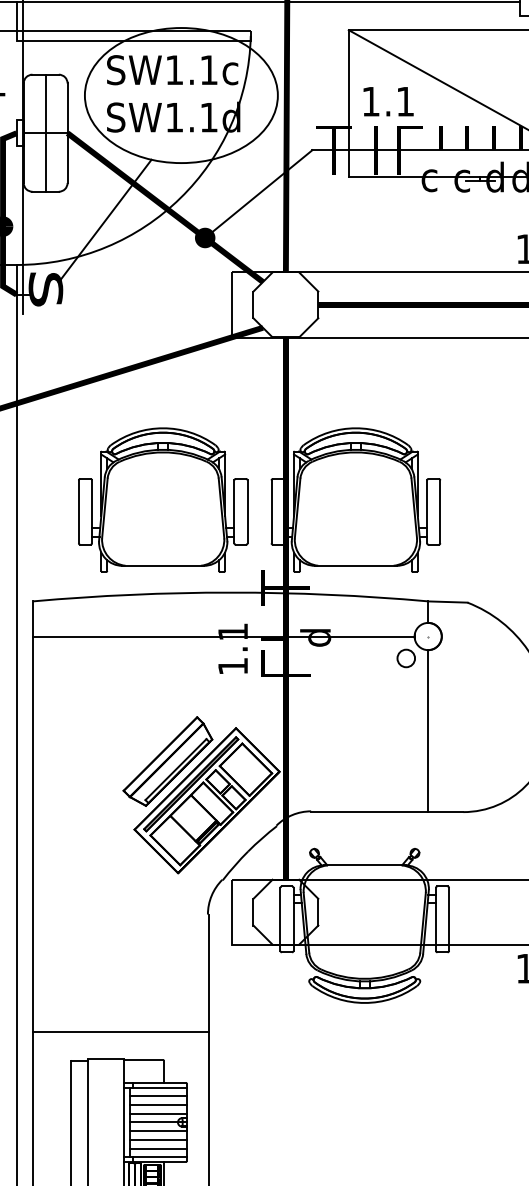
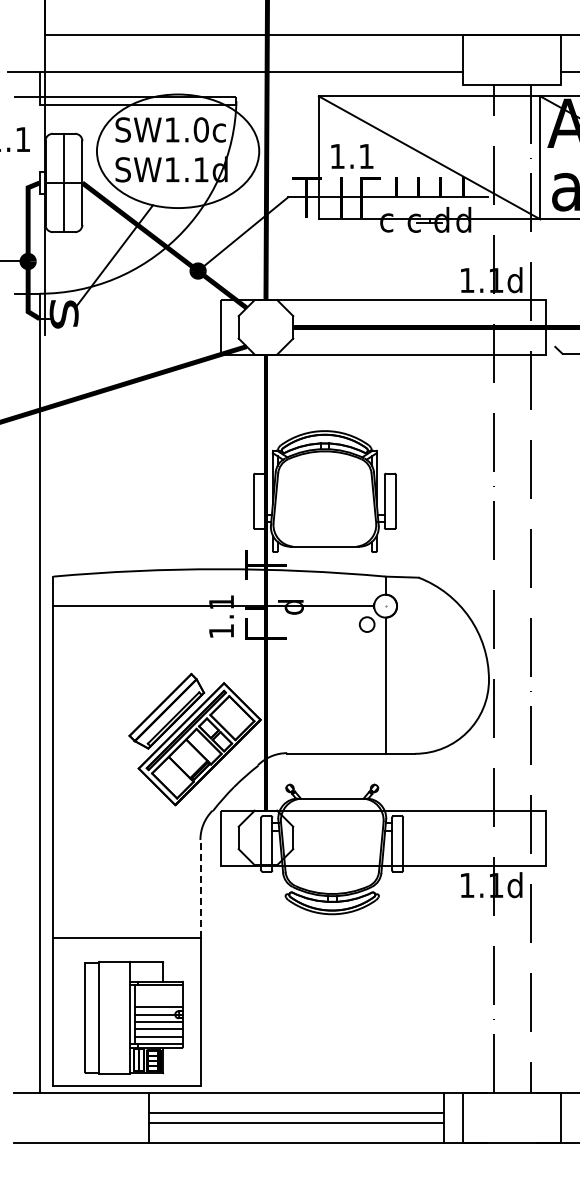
text: (208, 69) -> (200, 129), SW1.1c -> SW1.0c
part: (162, 500) -> (162, 491), removed
line: (209, 972) -> (201, 888), solid -> dashed
line: (158, 1095) -> (158, 992), removed
line: (158, 1105) -> (158, 1000), removed

